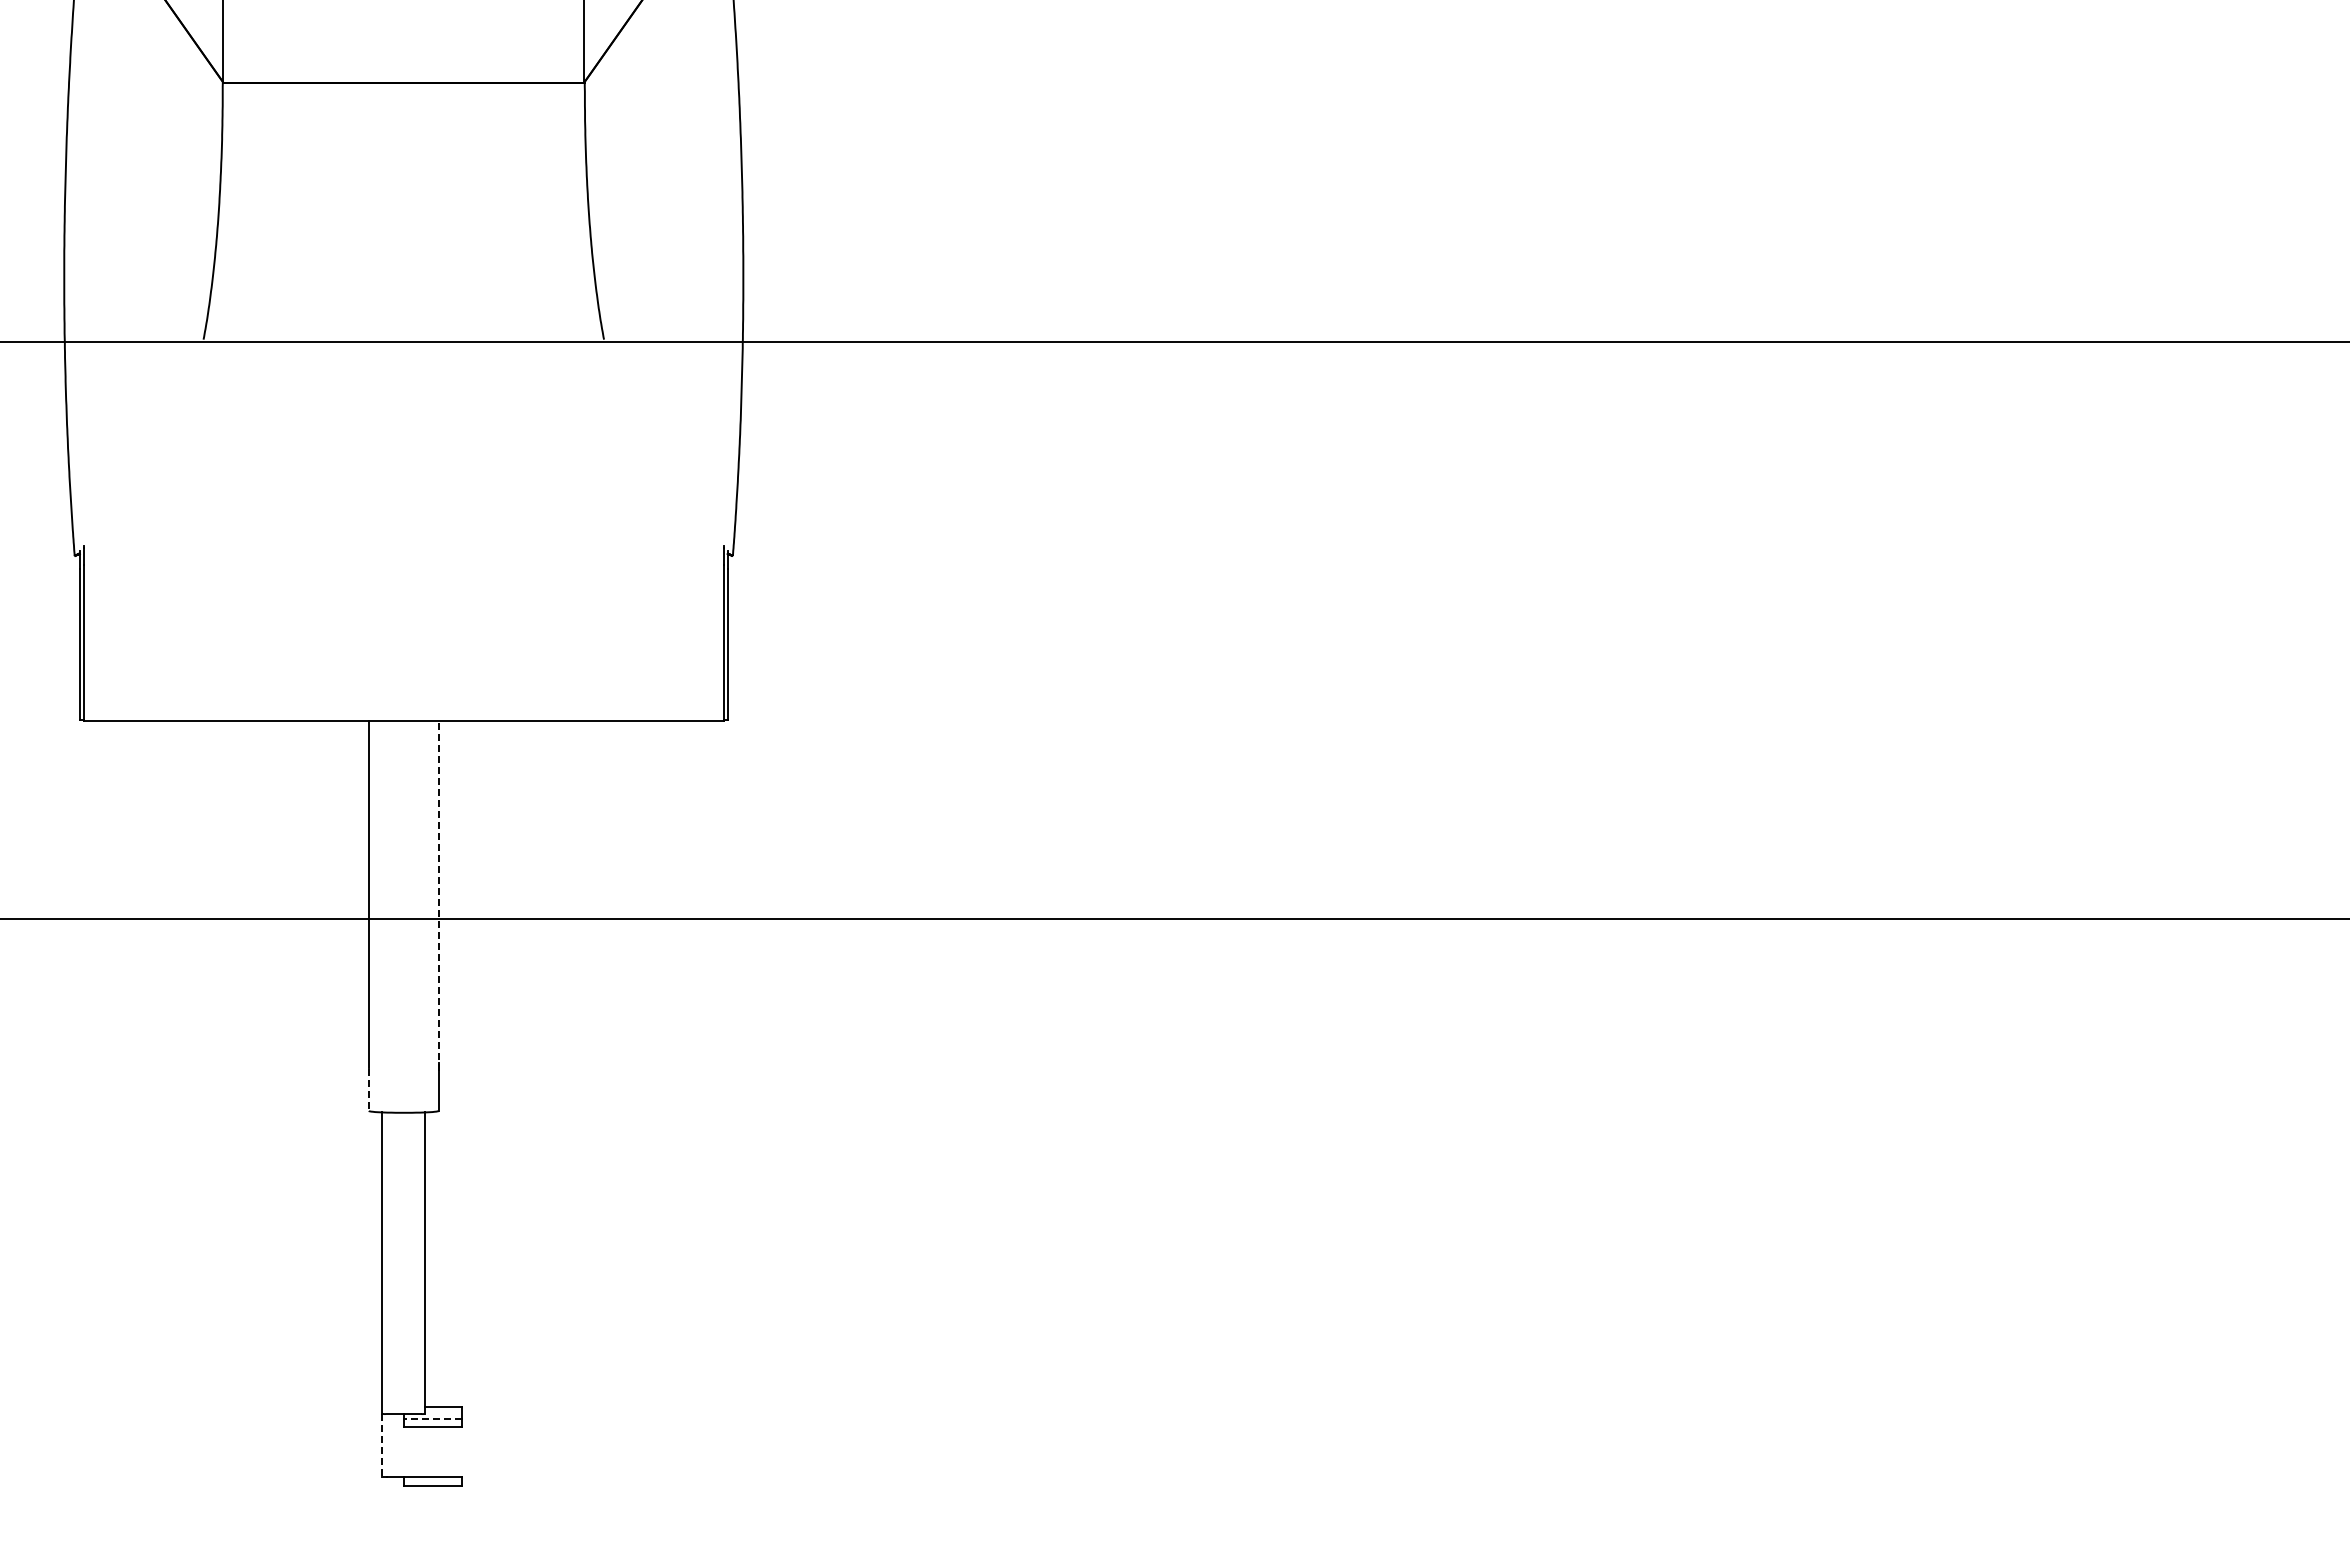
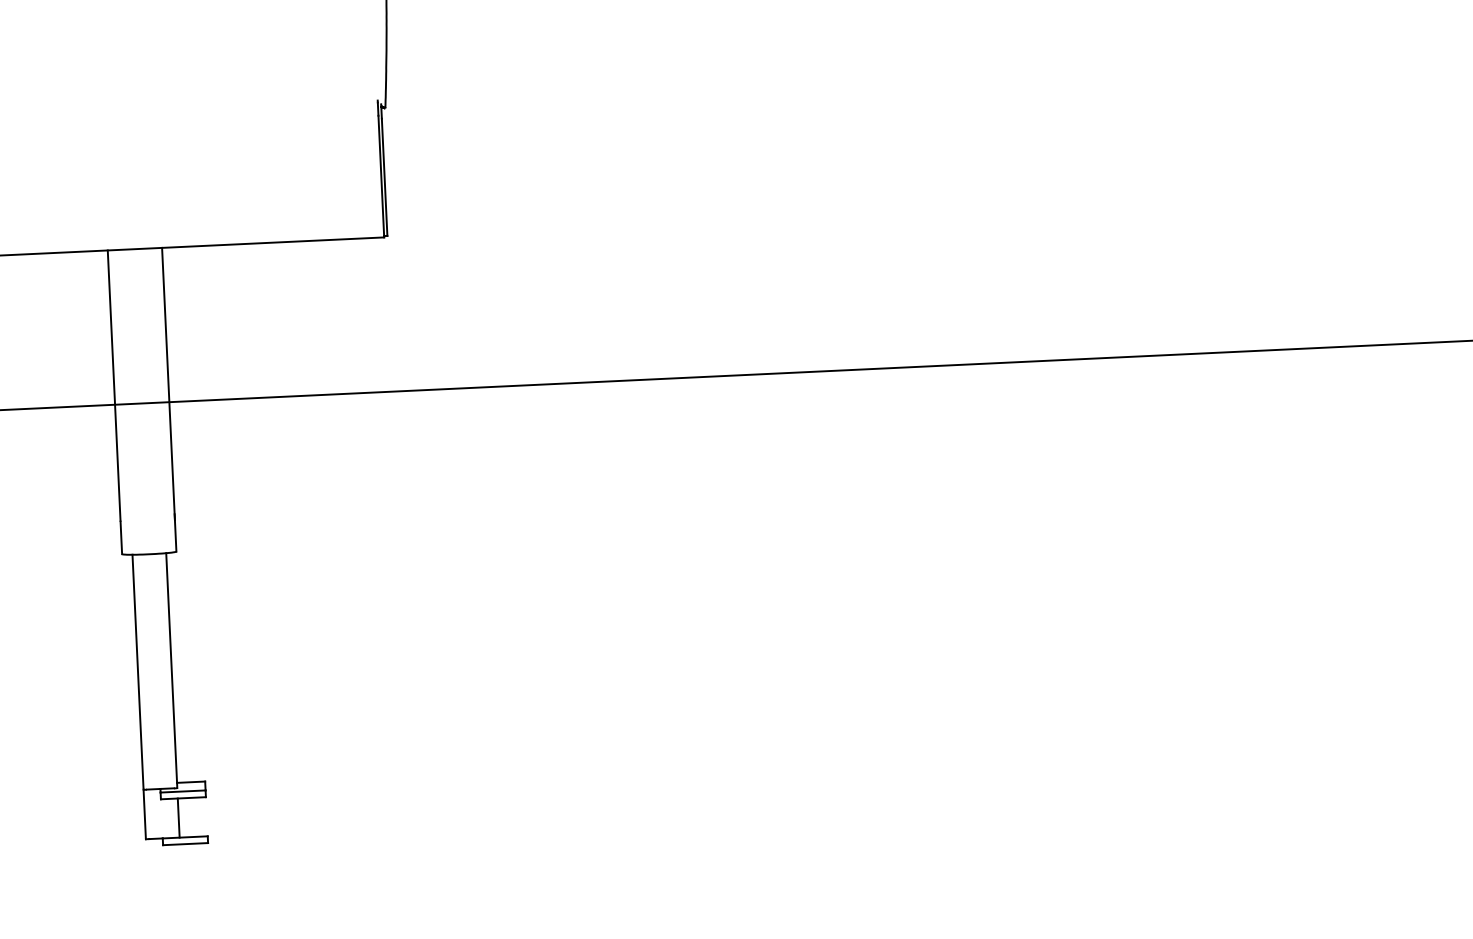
line: (438, 895) -> (168, 383), dashed -> solid
line: (368, 1090) -> (121, 538), dashed -> solid
line: (432, 1418) -> (182, 791), dashed -> solid
line: (382, 1445) -> (144, 814), dashed -> solid
line: (425, 1452) -> (178, 818), added

